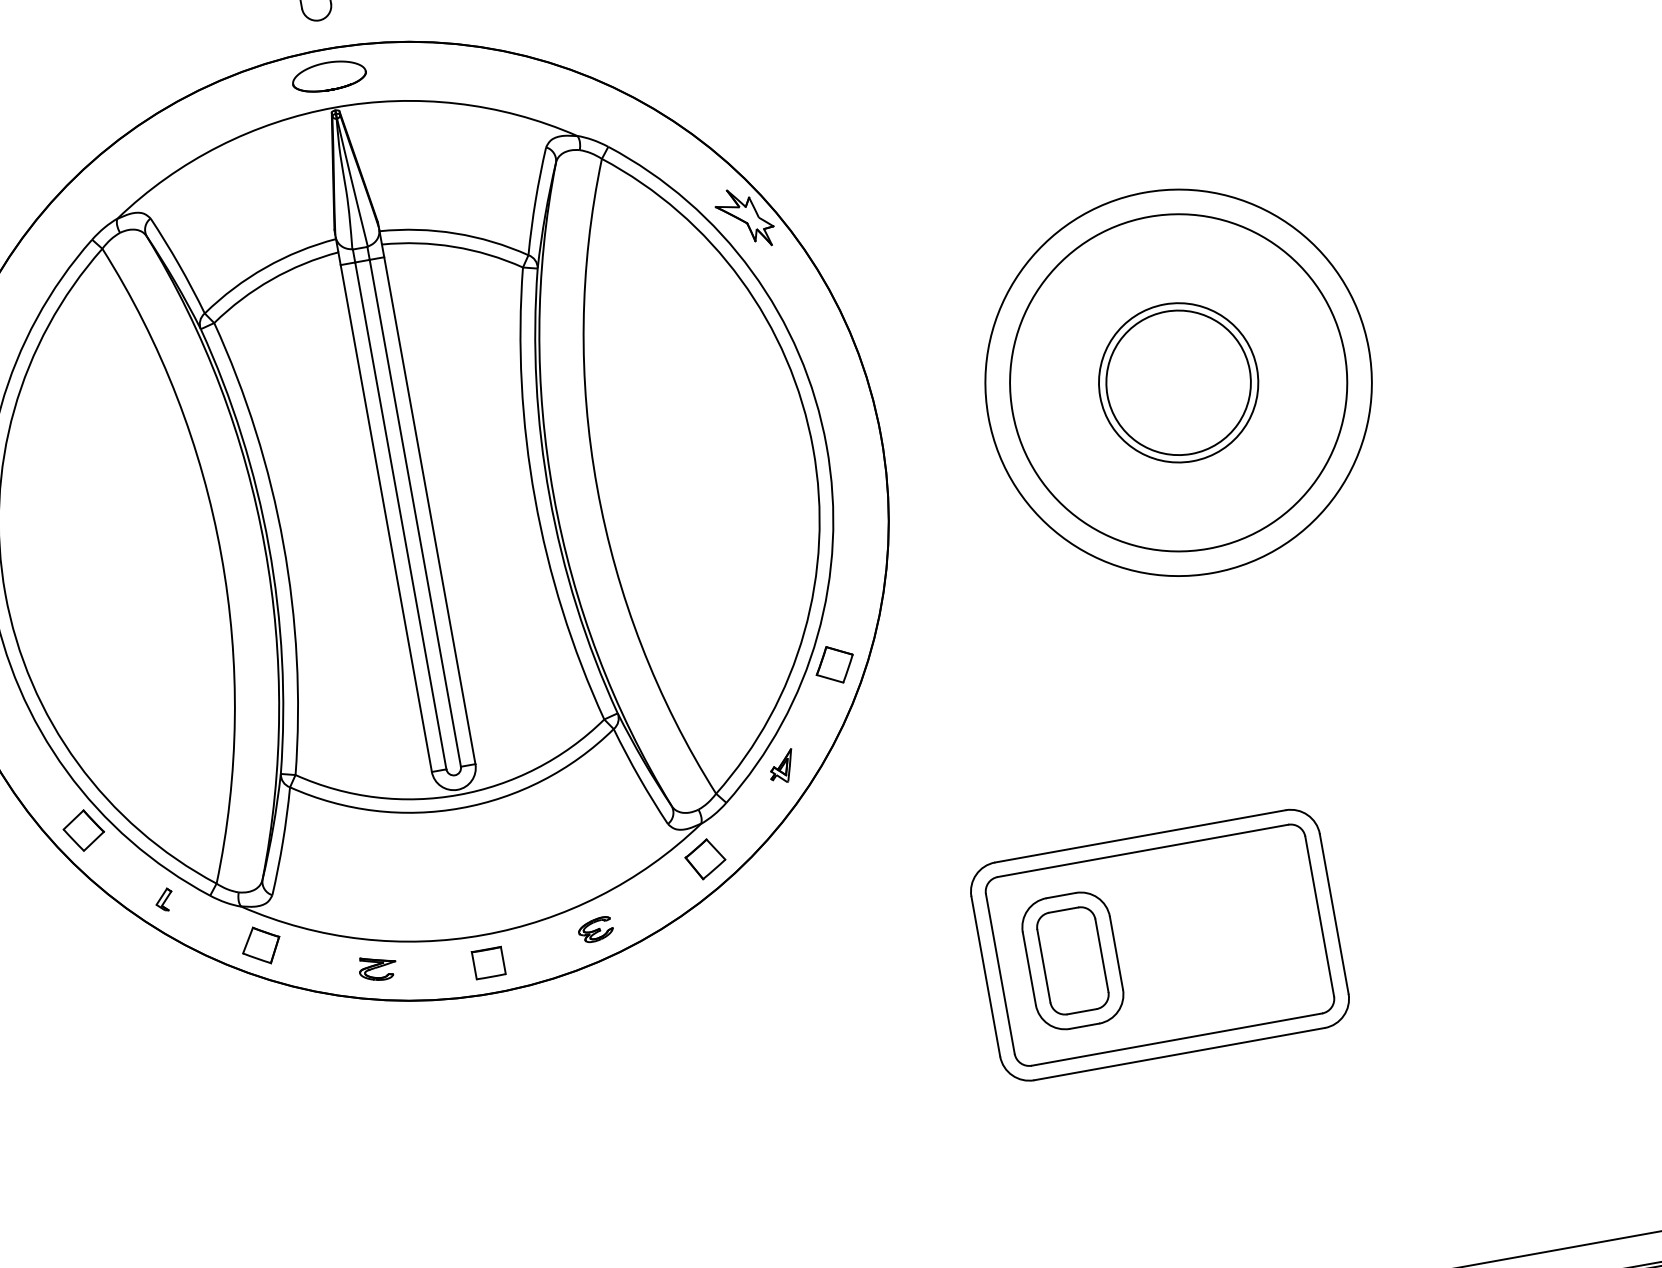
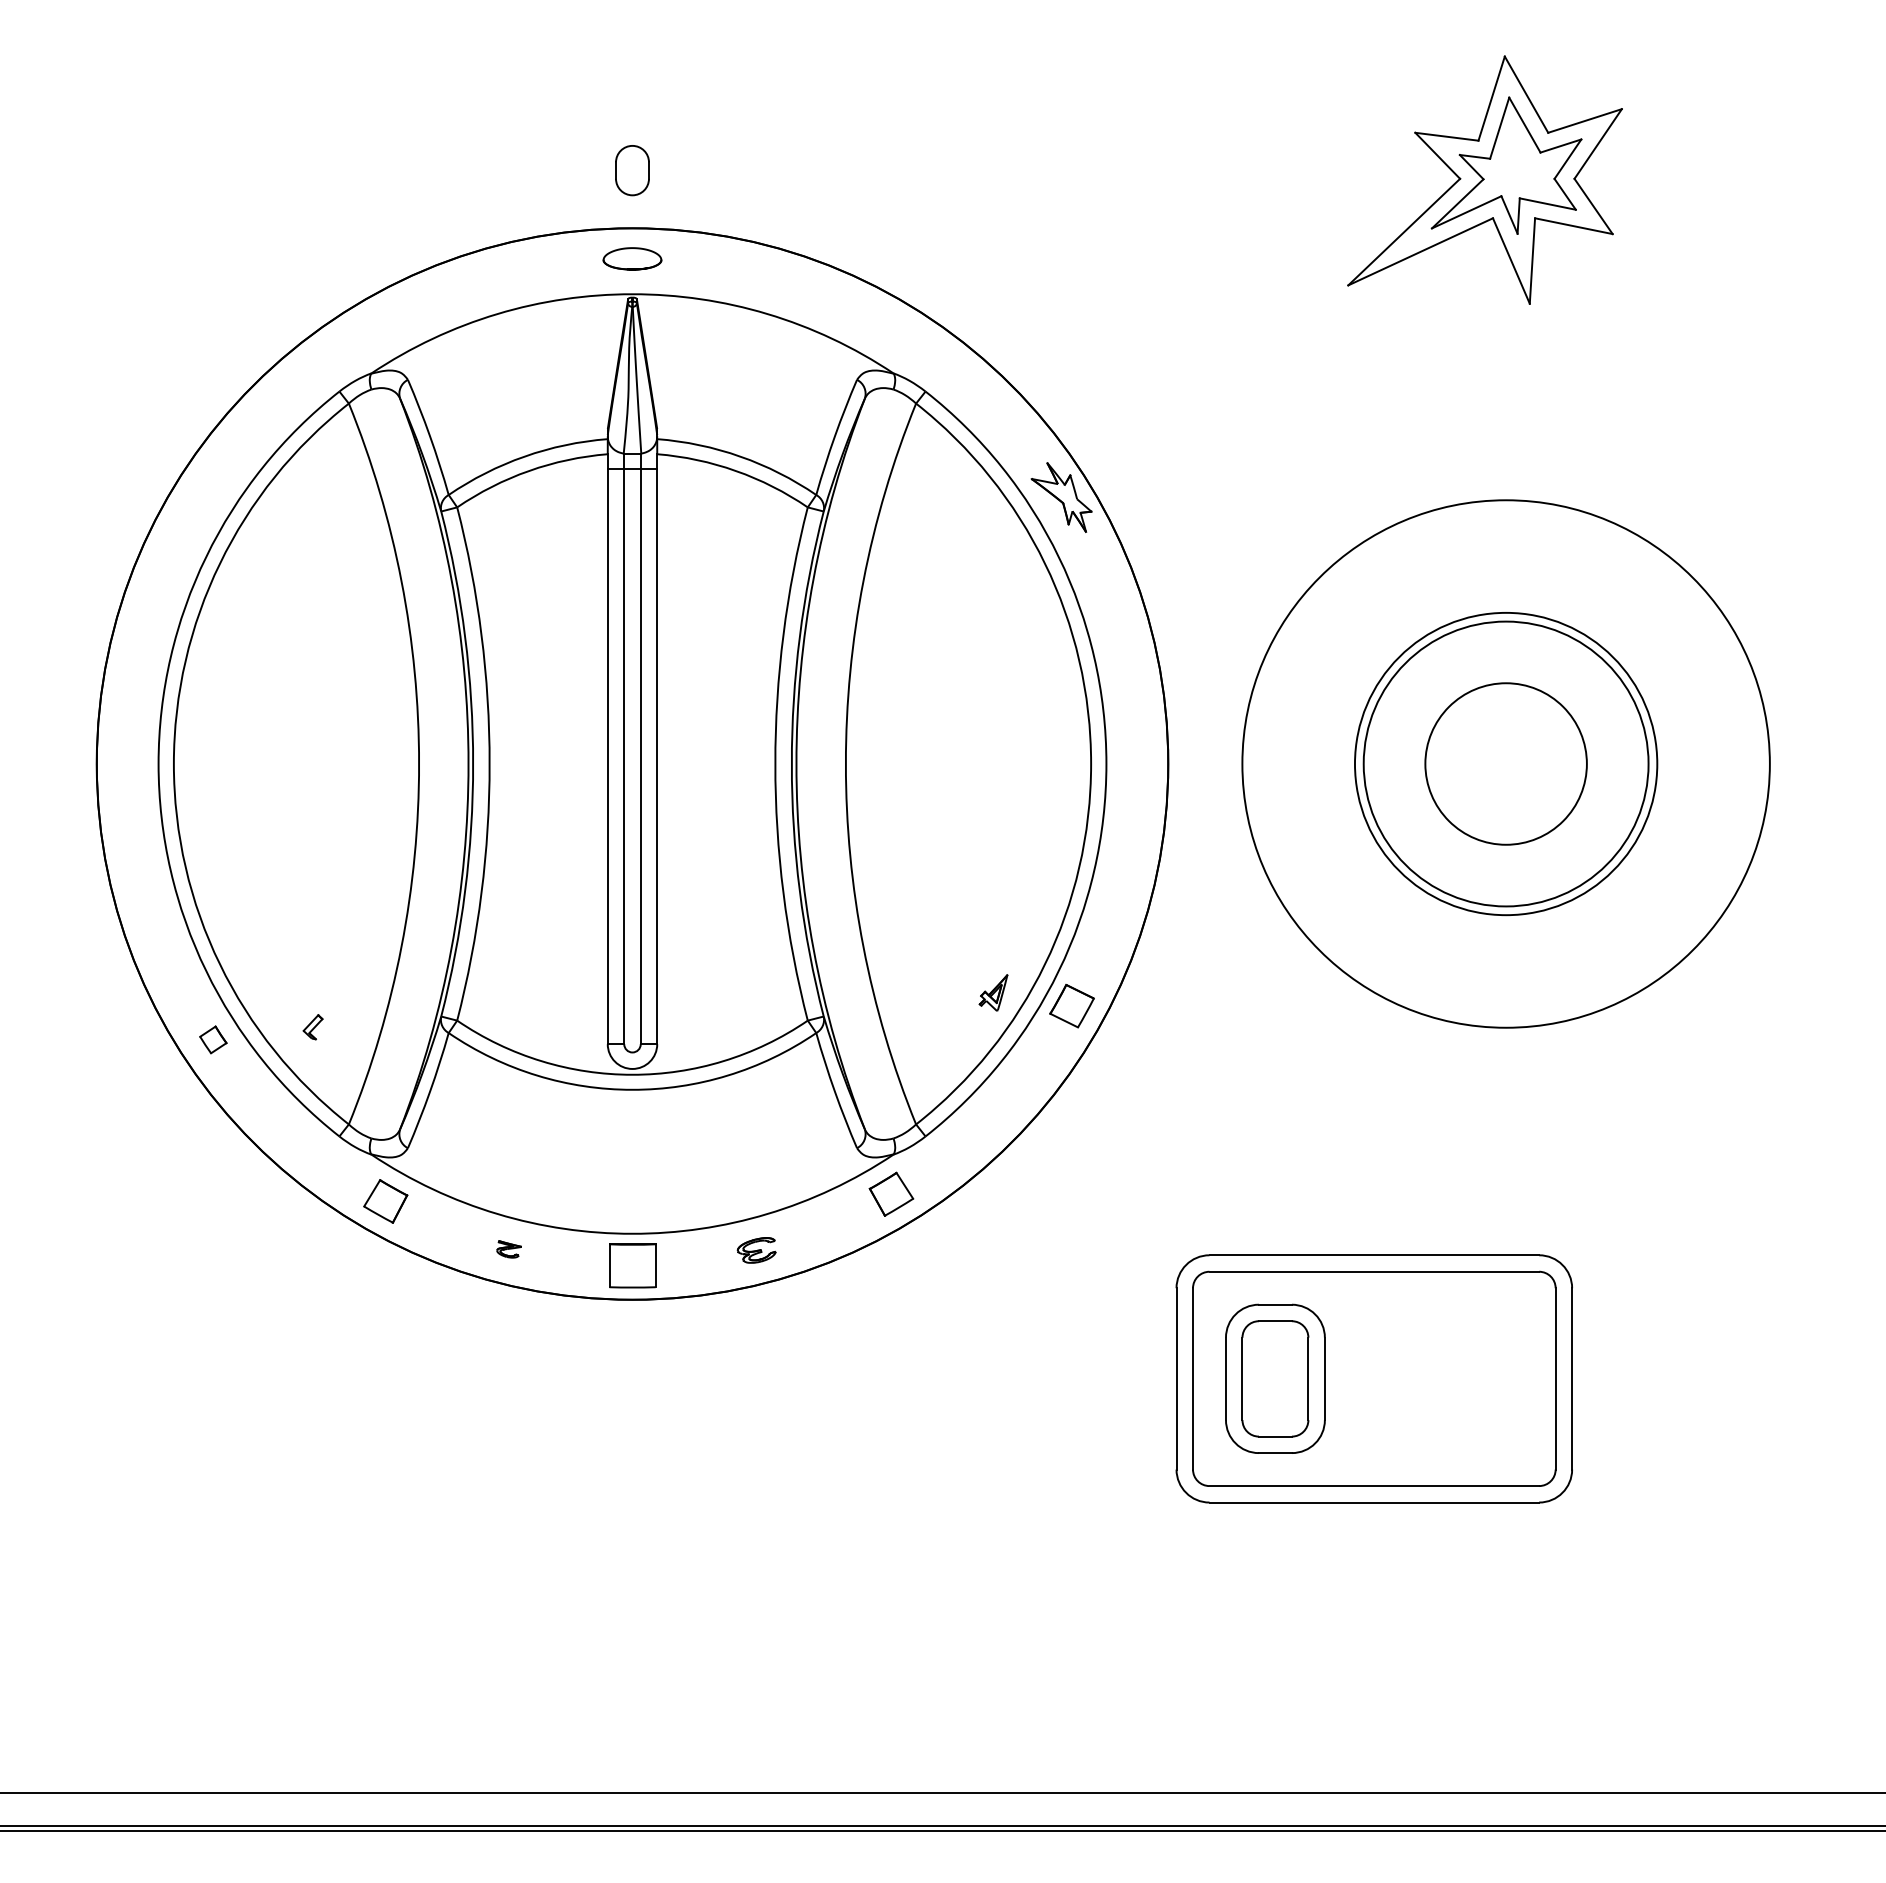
part: (329, 76) -> (632, 258), size x0.7
circle: (1178, 382) -> (1505, 763), size x1.4
circle: (1178, 382) -> (1506, 763), size x0.7
circle: (1179, 383) -> (1506, 764), size x1.6
part: (781, 766) -> (993, 992), moved
part: (83, 830) -> (213, 1039), size x0.6
part: (163, 900) -> (312, 1027), moved
part: (488, 962) -> (632, 1265), size x1.4
part: (377, 968) -> (509, 1249), size x0.6

